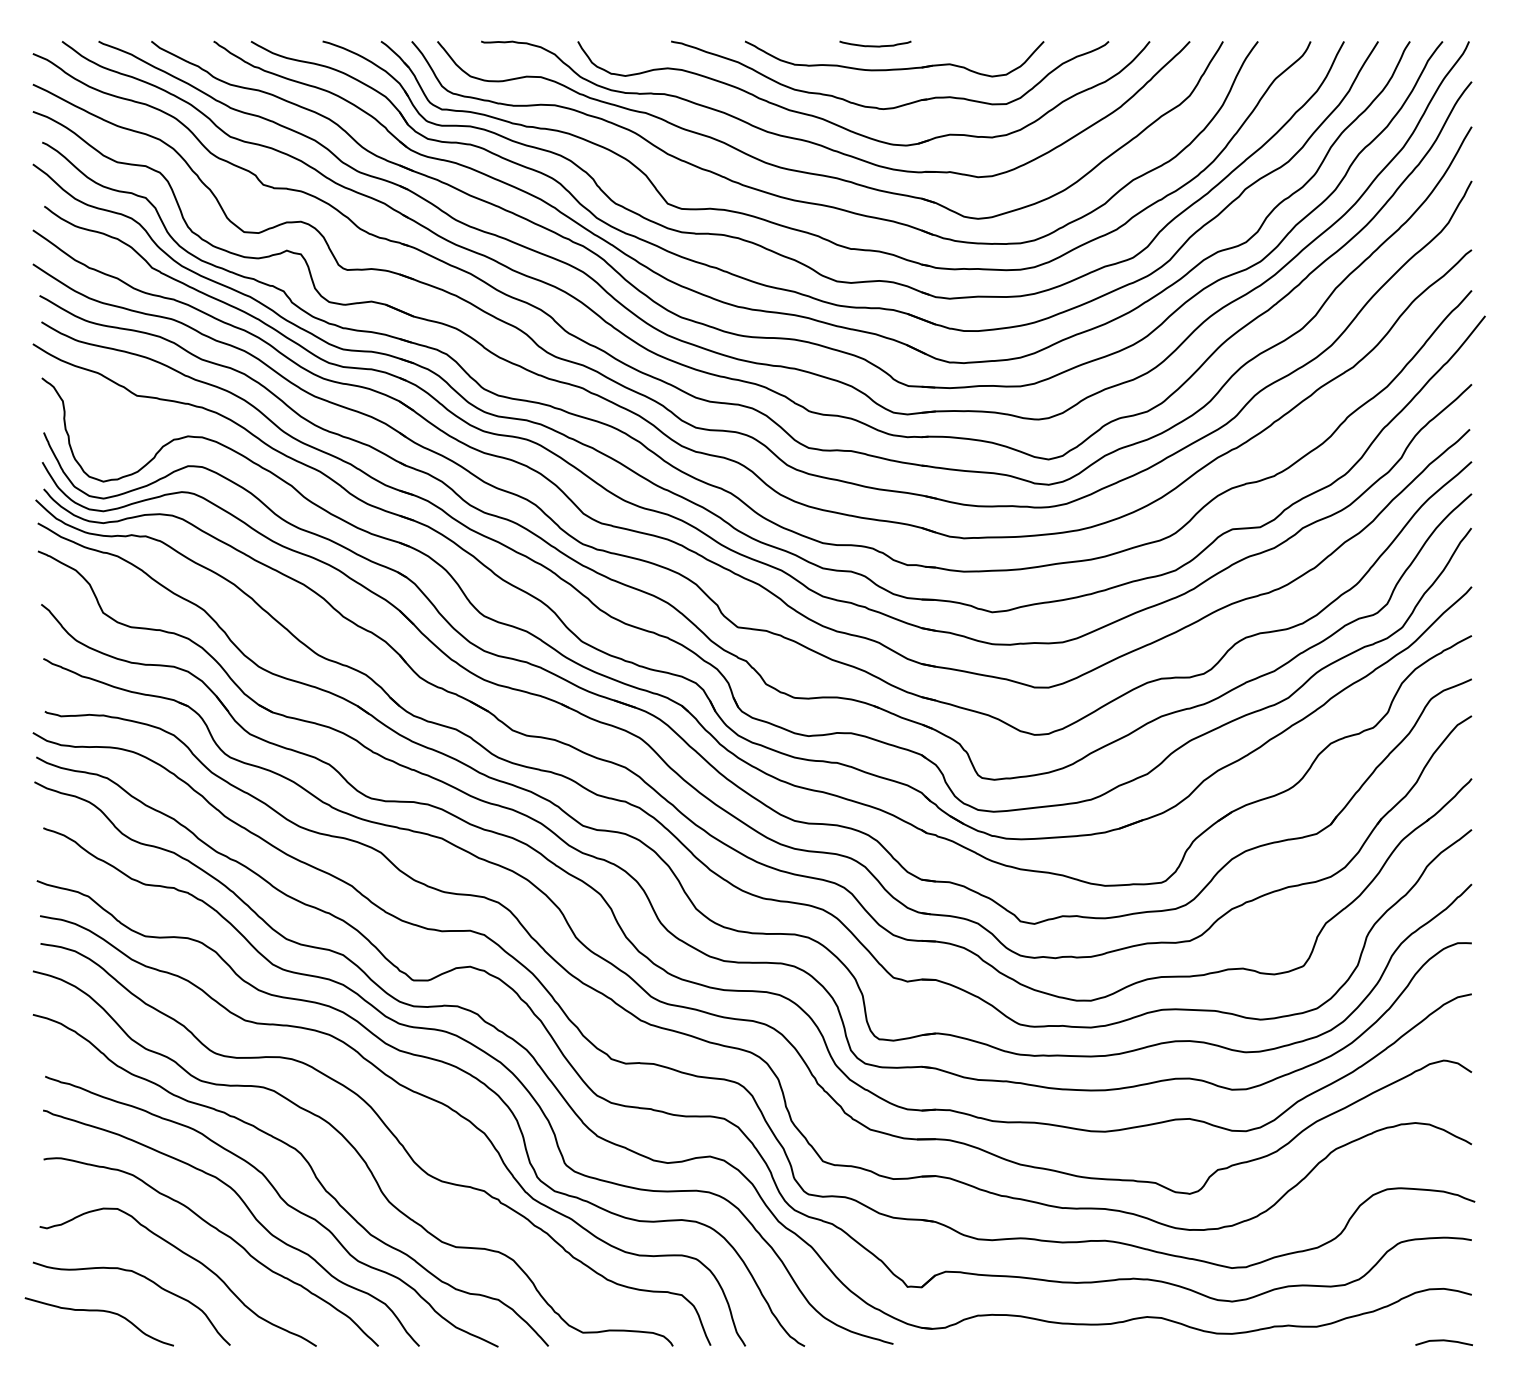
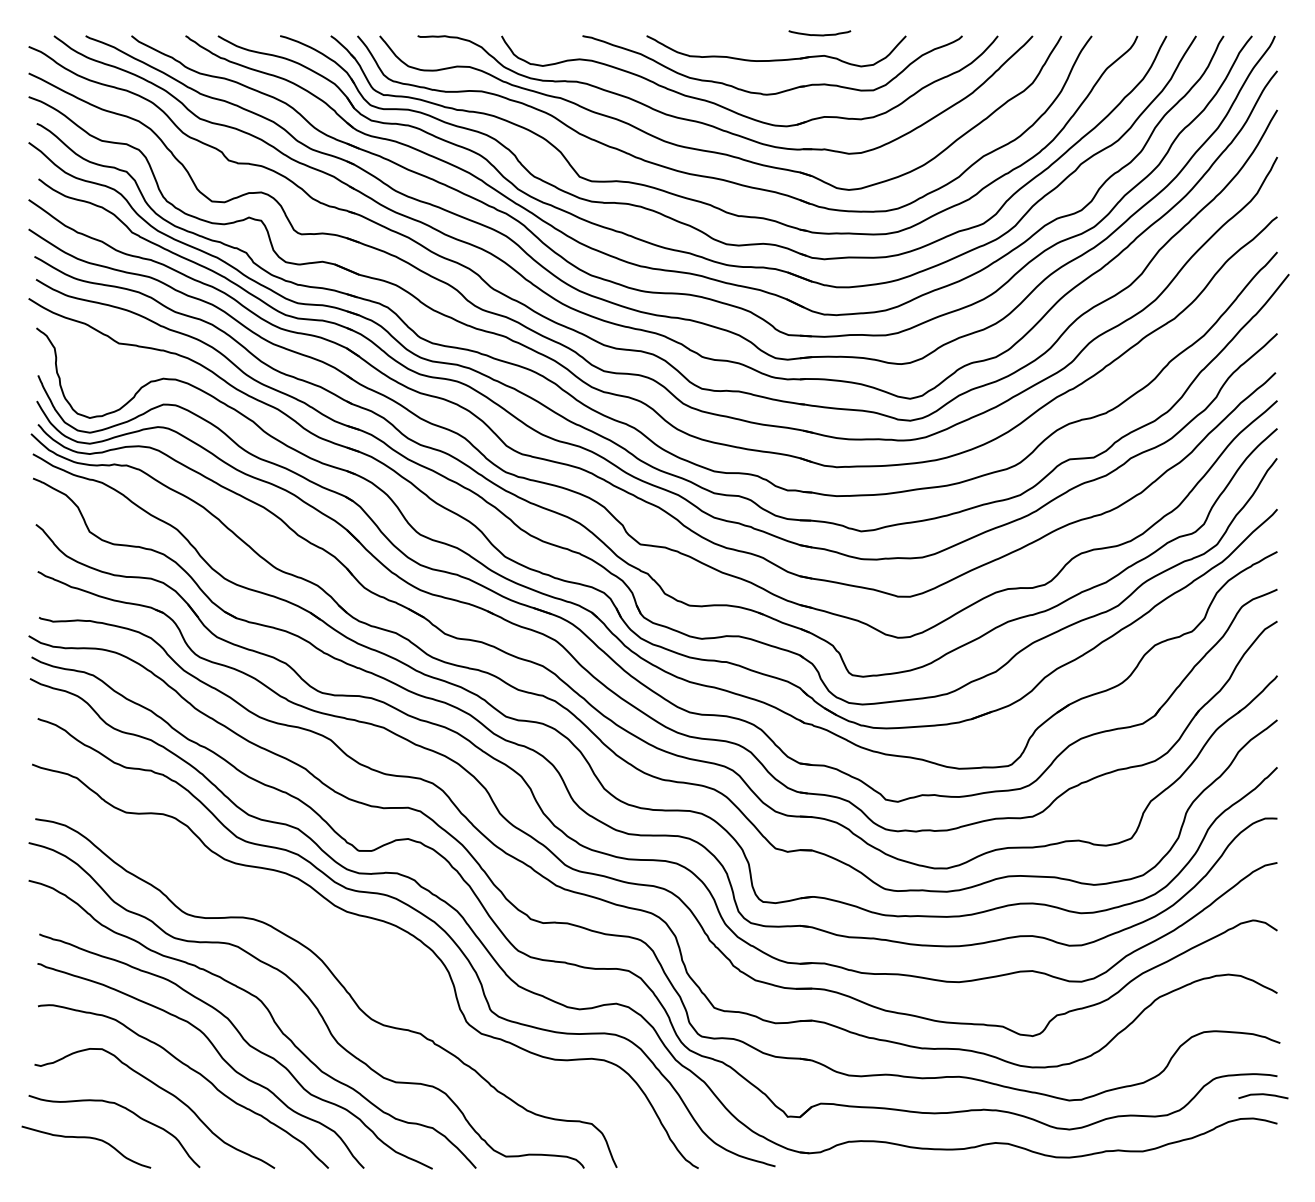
curve: (875, 45) -> (819, 34), moved
curve: (412, 1092) -> (358, 948), removed
curve: (1444, 1341) -> (1263, 1095), moved

